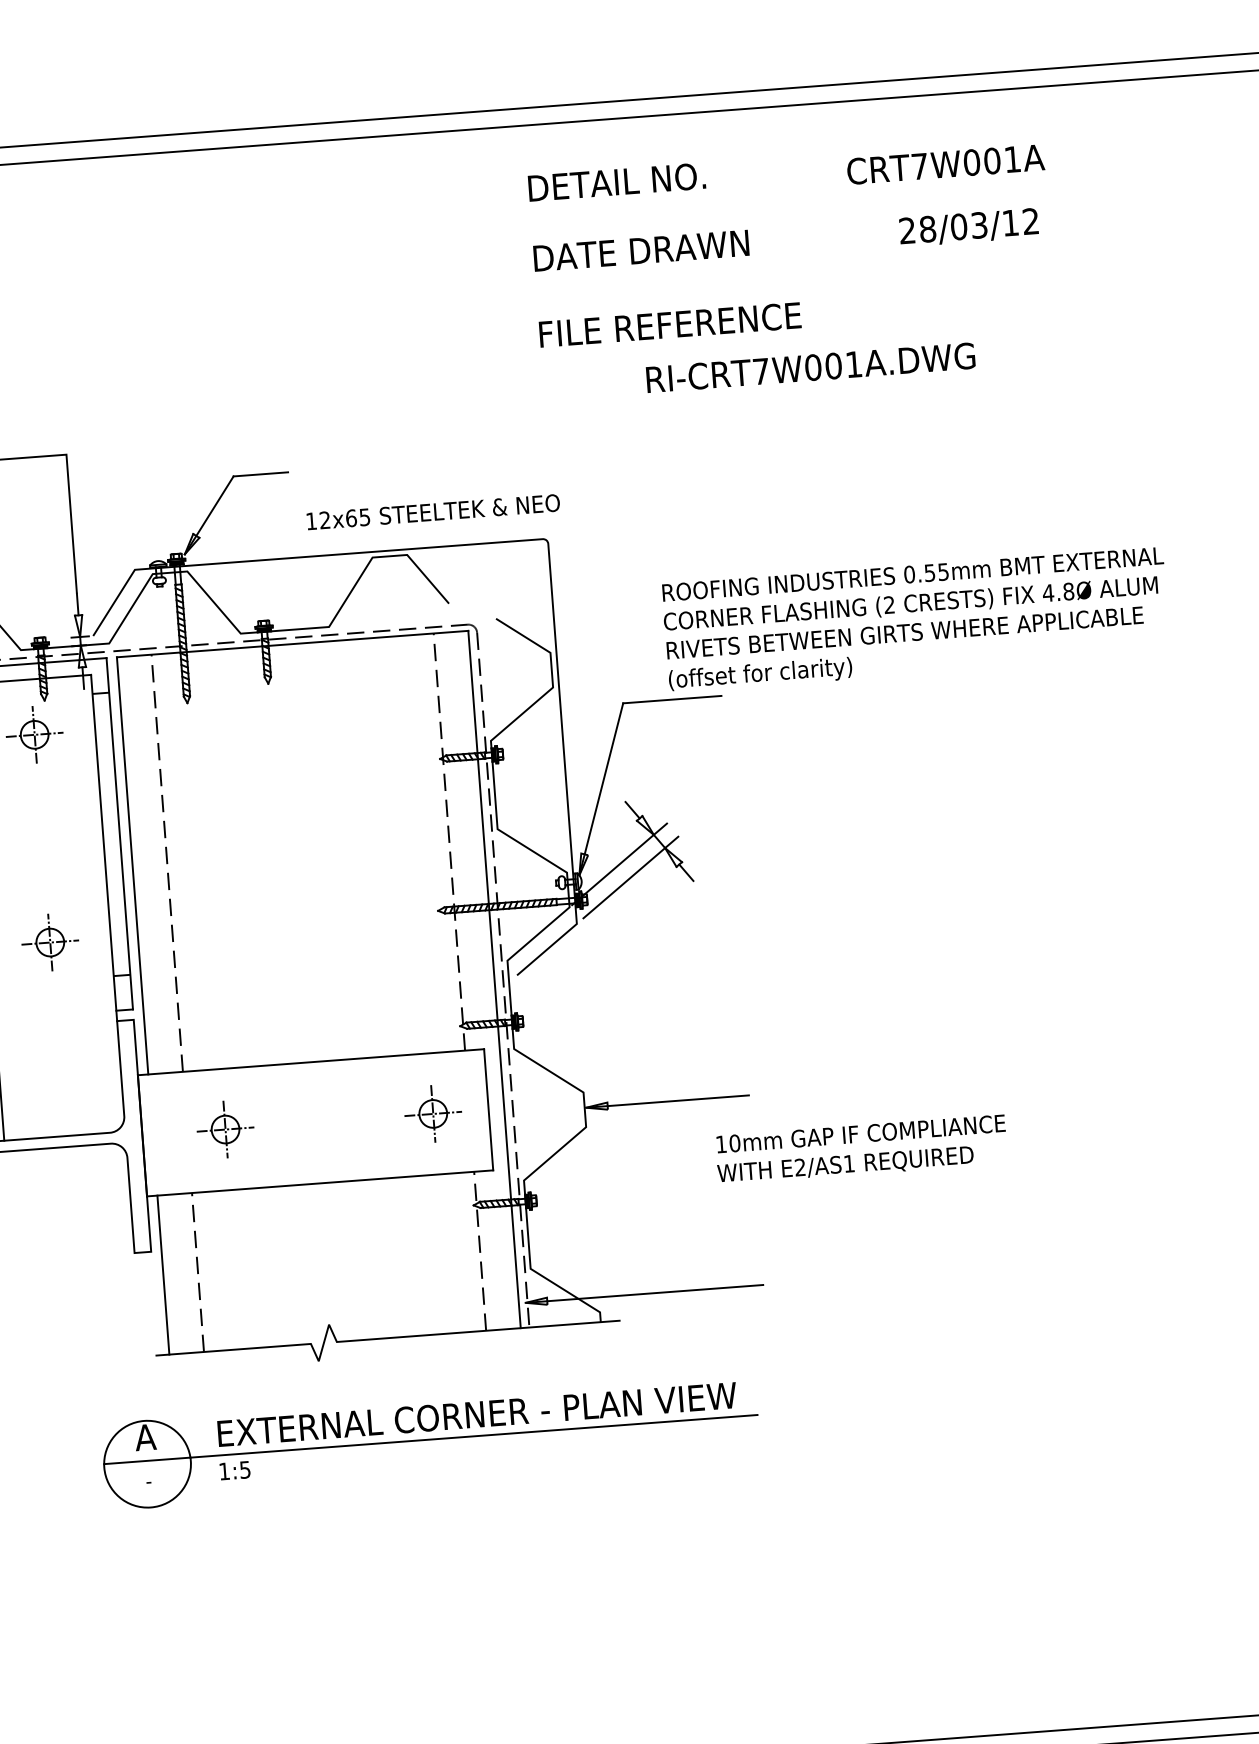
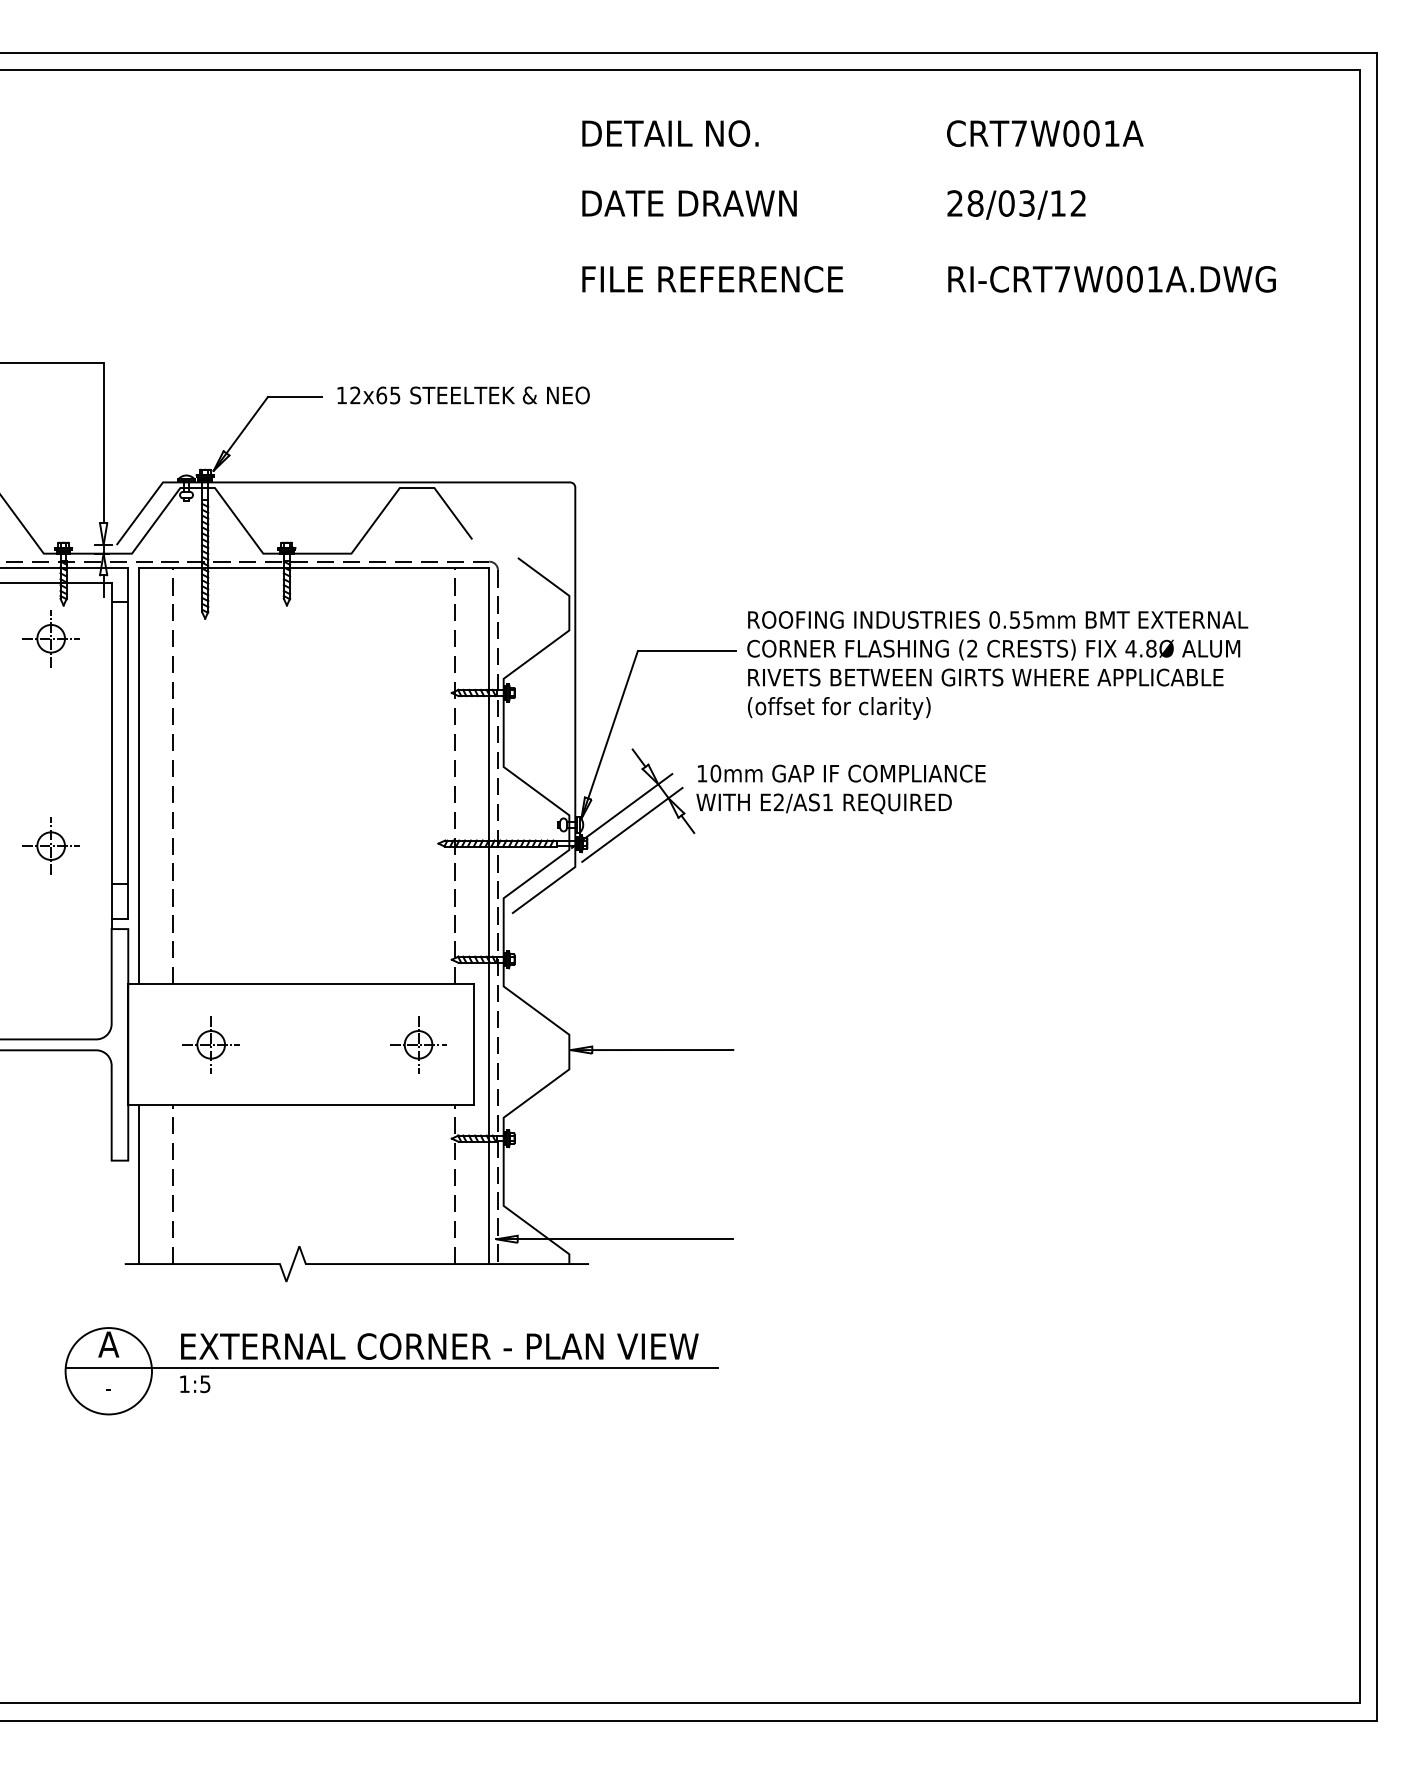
text: (946, 164) -> (1045, 133), moved
text: (810, 368) -> (1111, 279), moved
text: (433, 512) -> (463, 395), moved
text: (915, 619) -> (997, 665), moved
text: (861, 1149) -> (840, 789), moved

